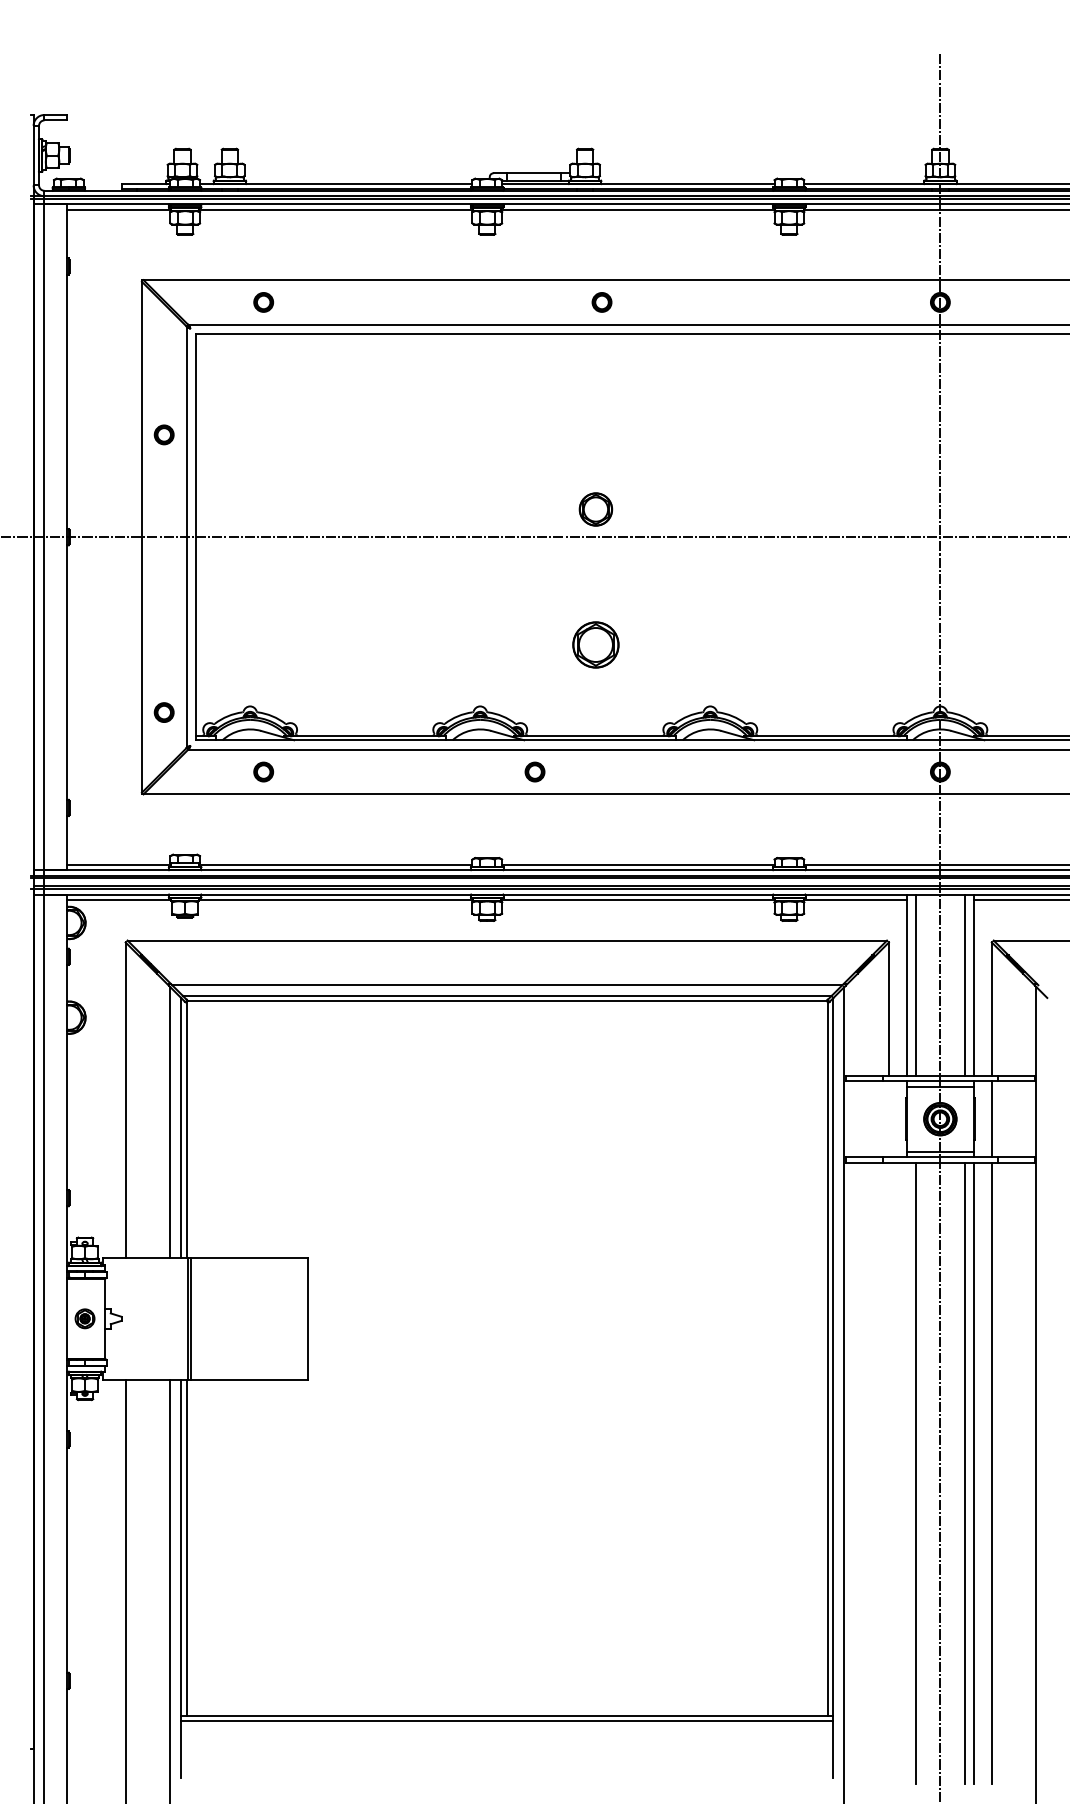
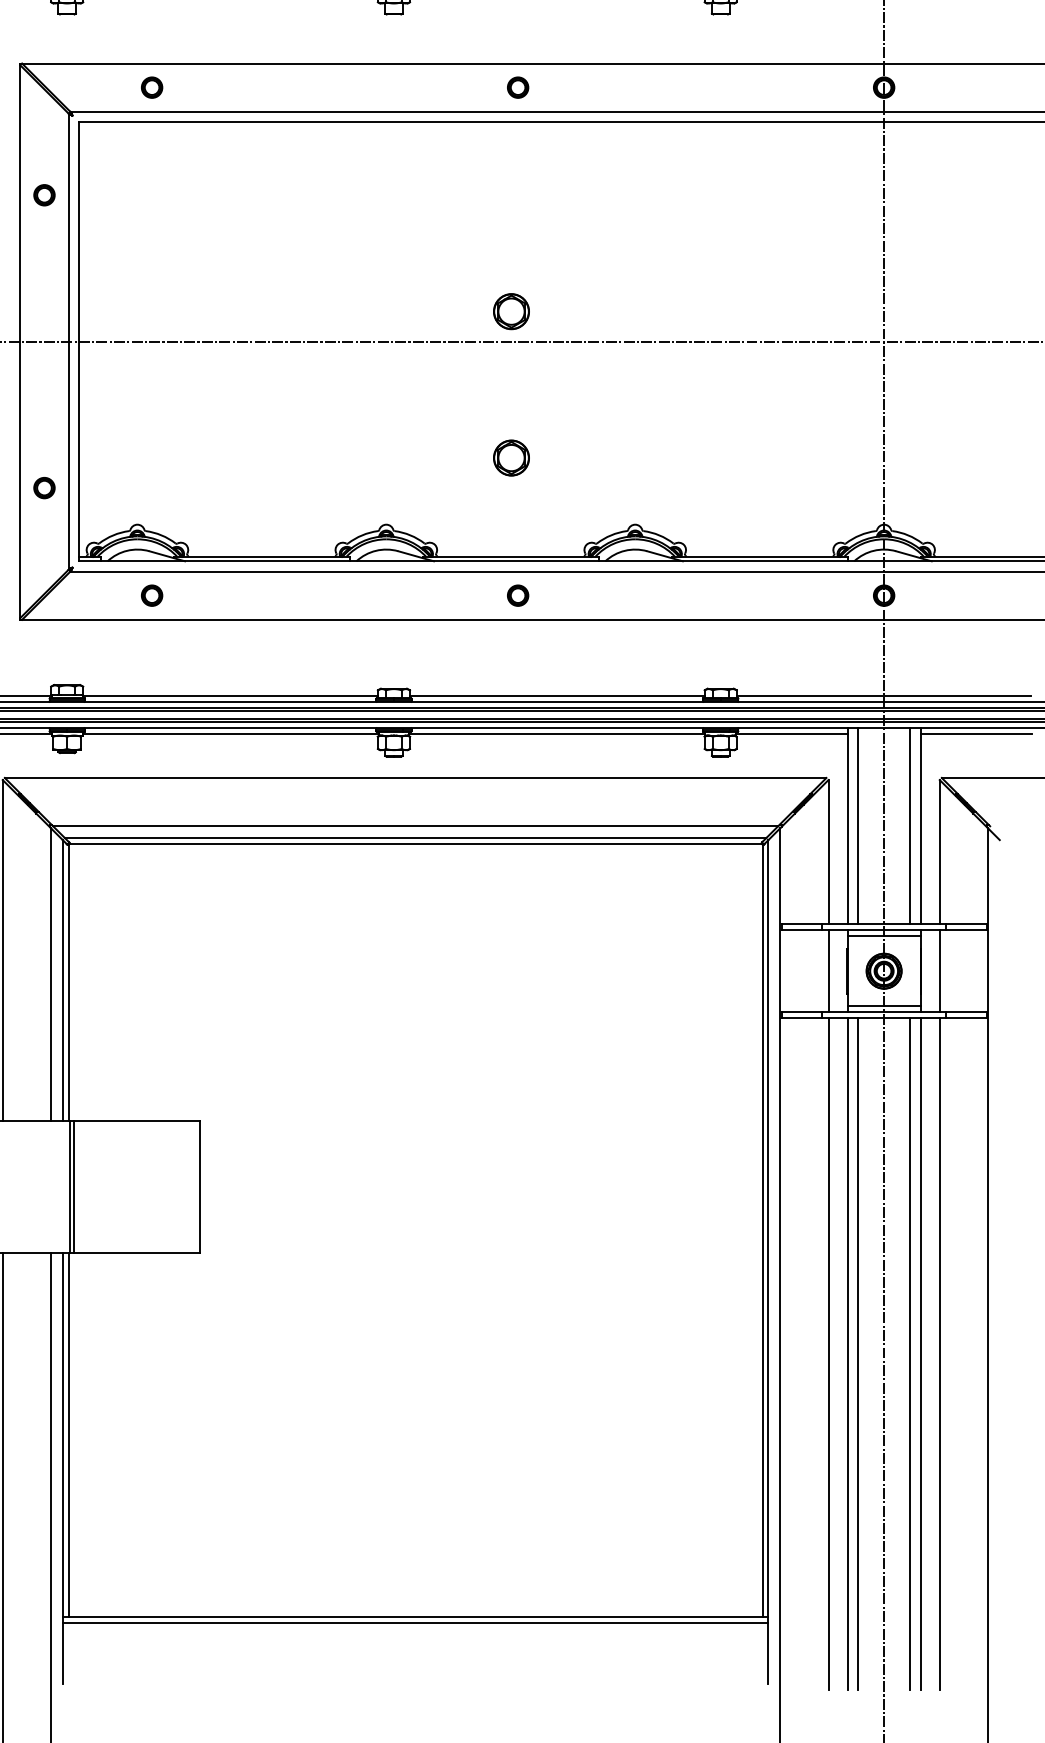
part: (163, 434) -> (43, 194), moved
part: (595, 644) -> (511, 457), size x0.71
part: (163, 712) -> (43, 487), moved
part: (534, 771) -> (517, 595), moved
line: (888, 1119) -> (828, 971), added
line: (888, 1472) -> (828, 1353), added
line: (906, 1472) -> (847, 1353), added

